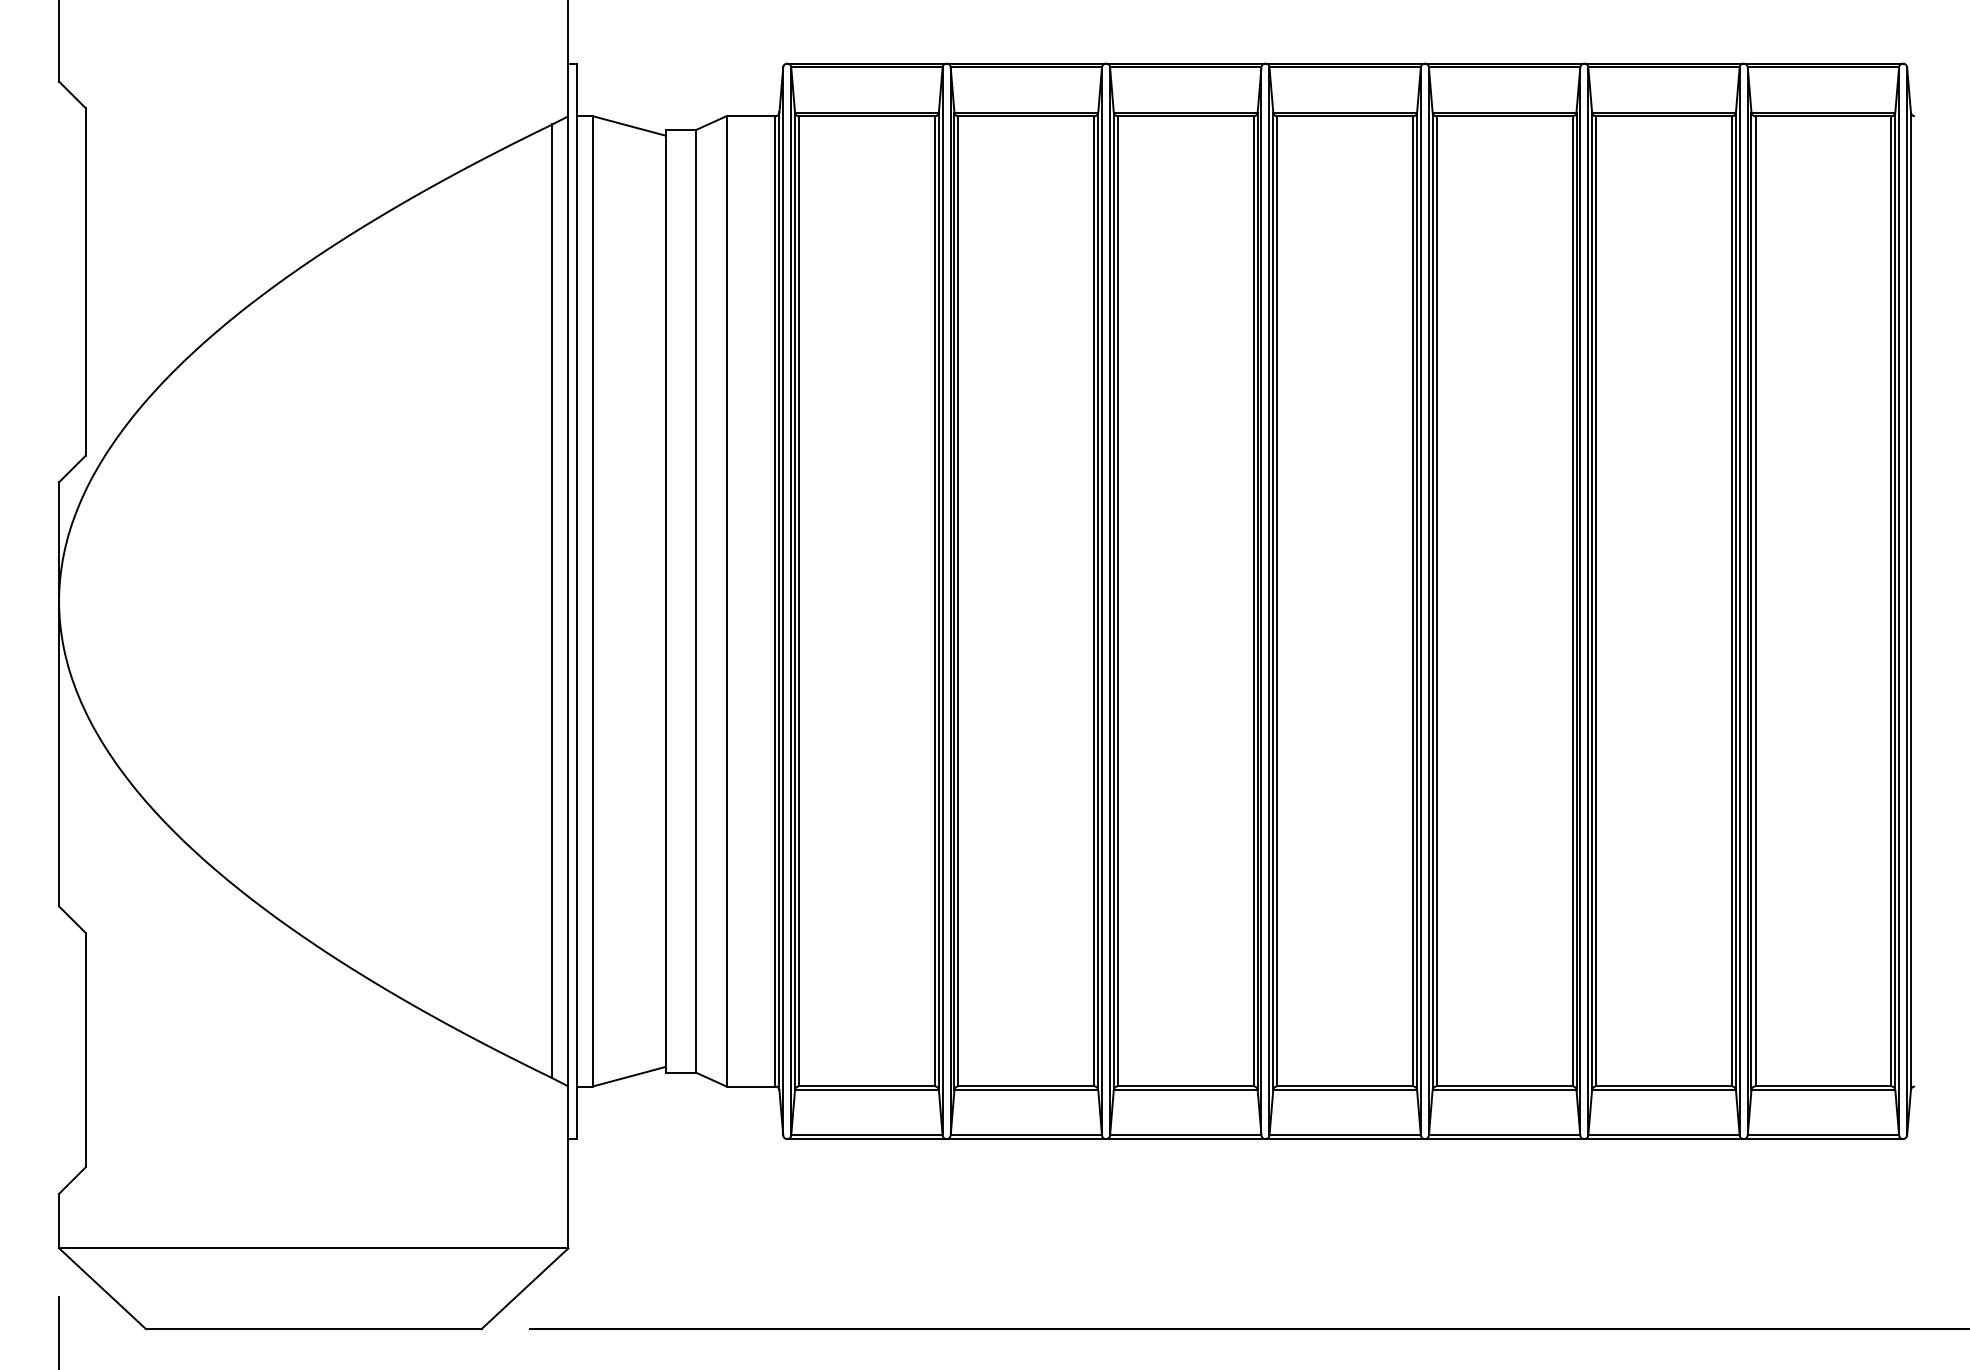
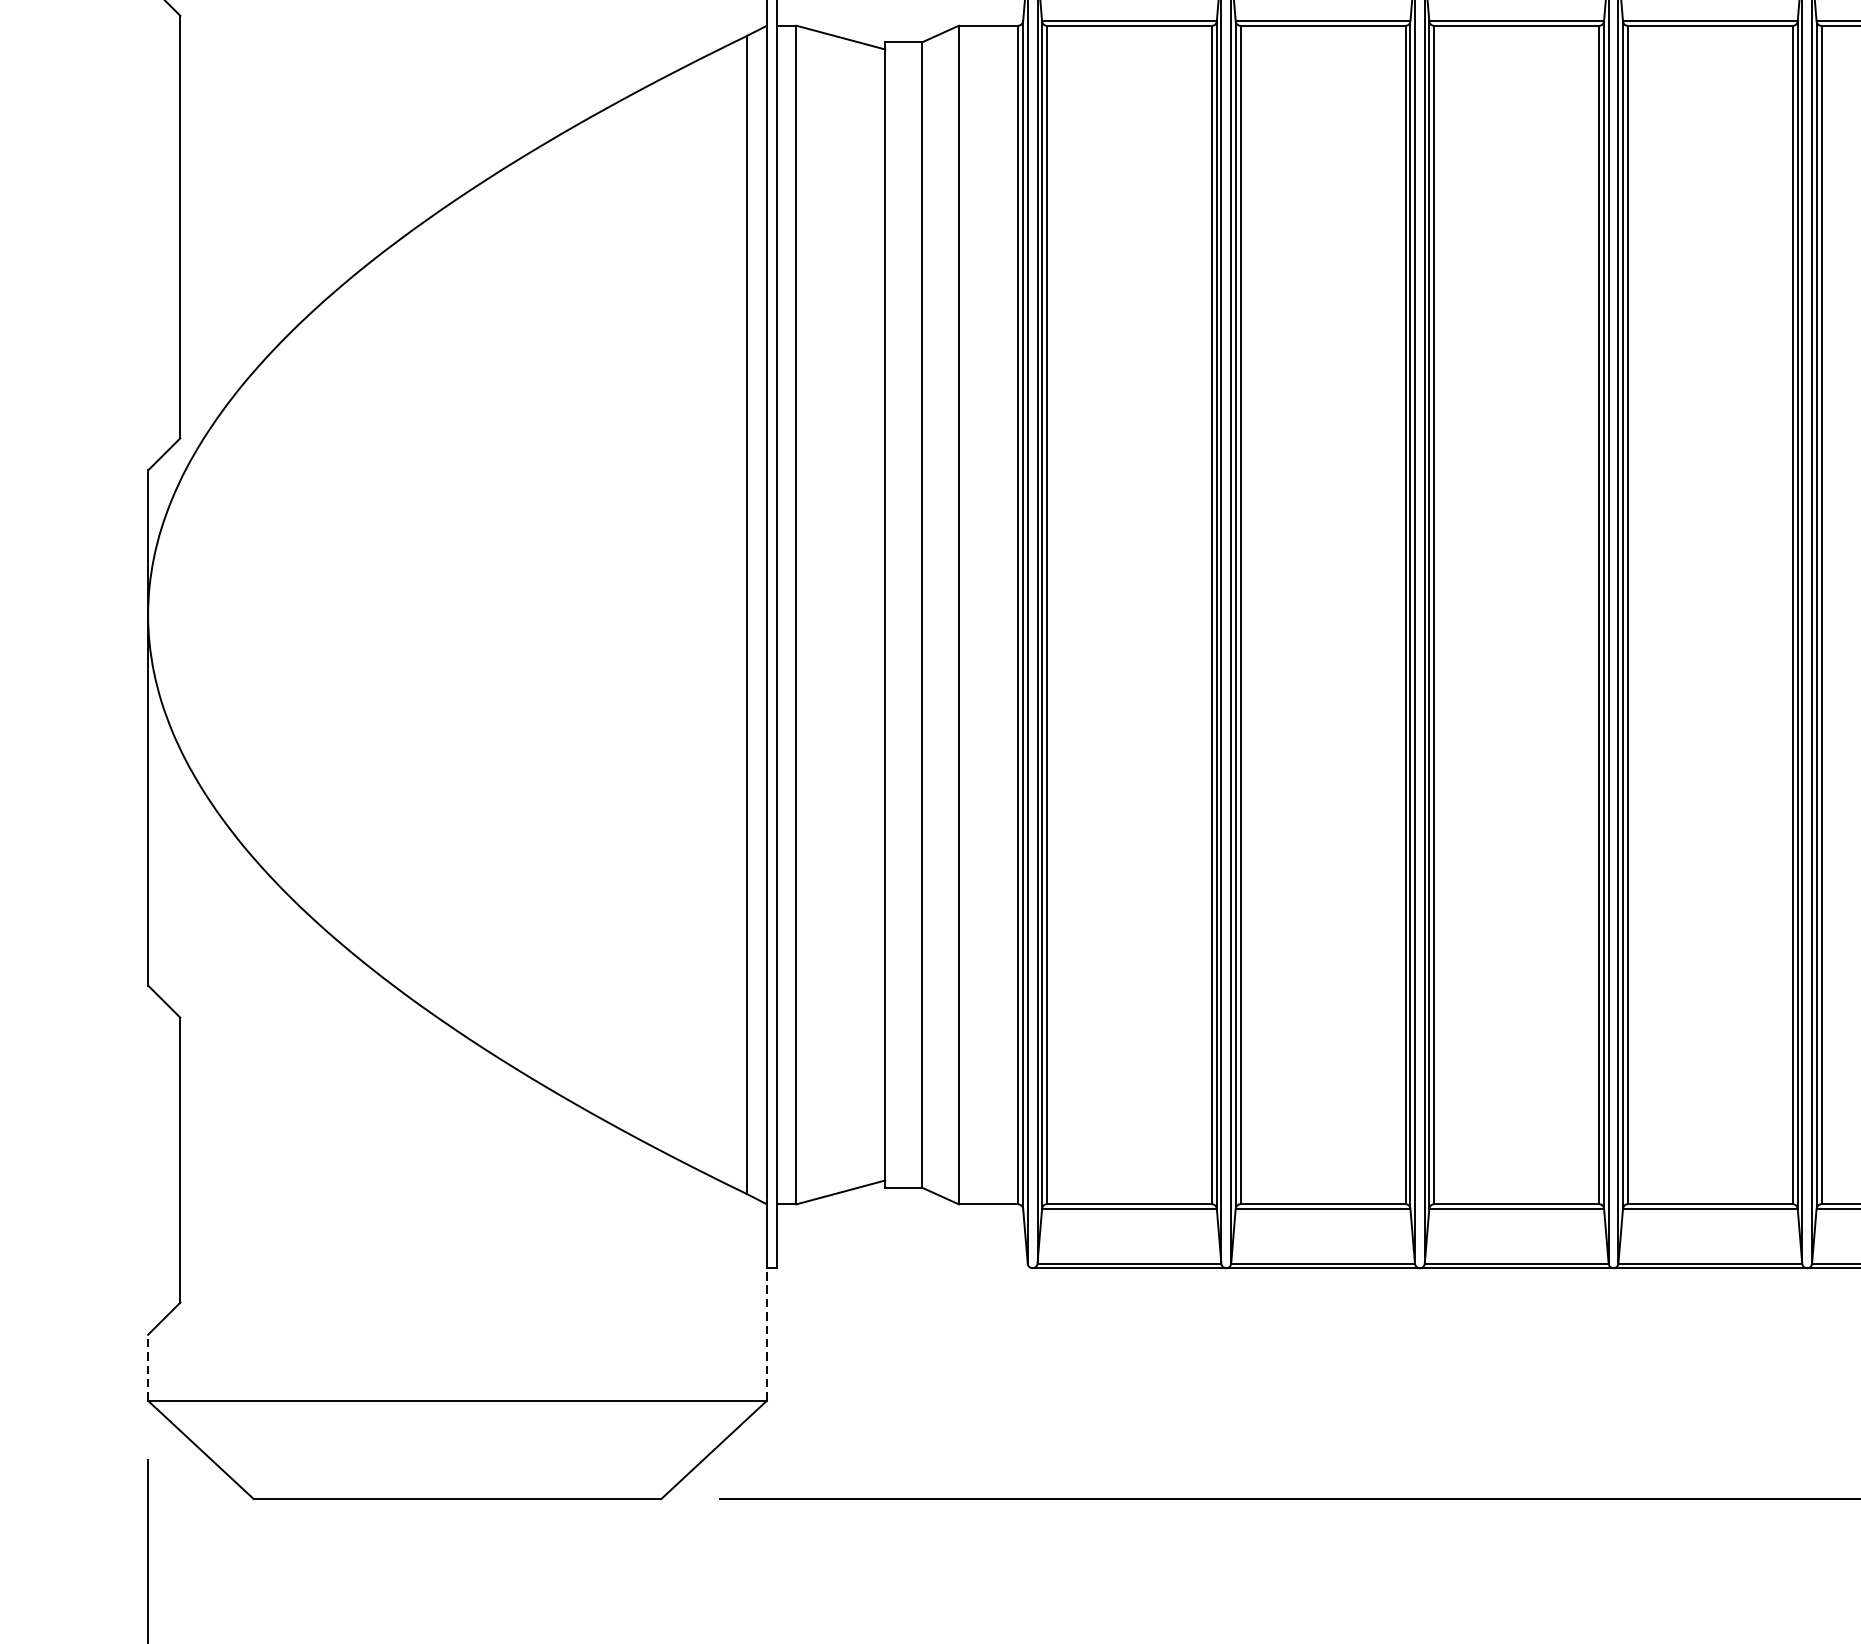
line: (568, 1193) -> (766, 1334), solid -> dashed
line: (59, 1220) -> (148, 1367), solid -> dashed

